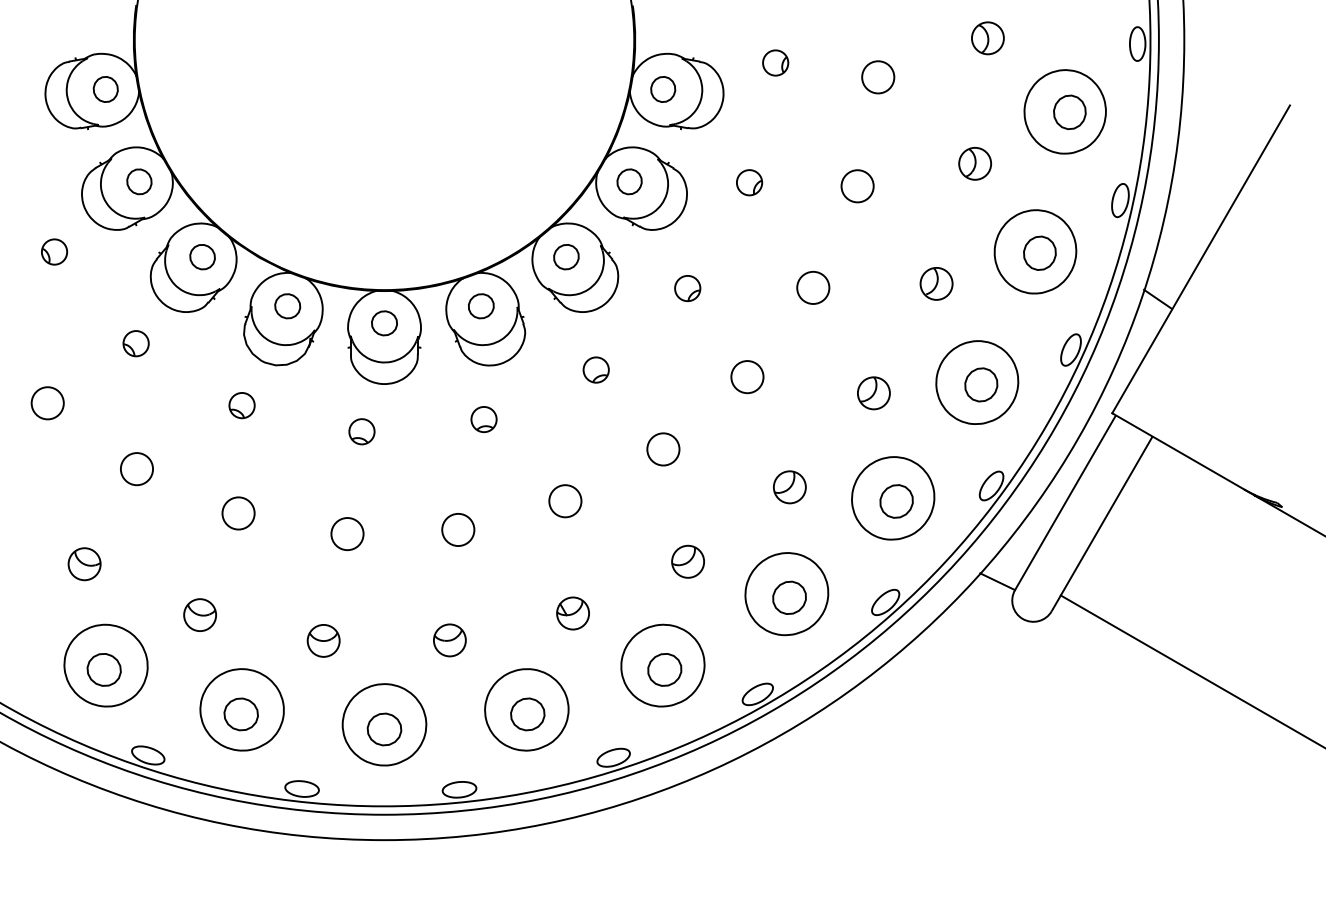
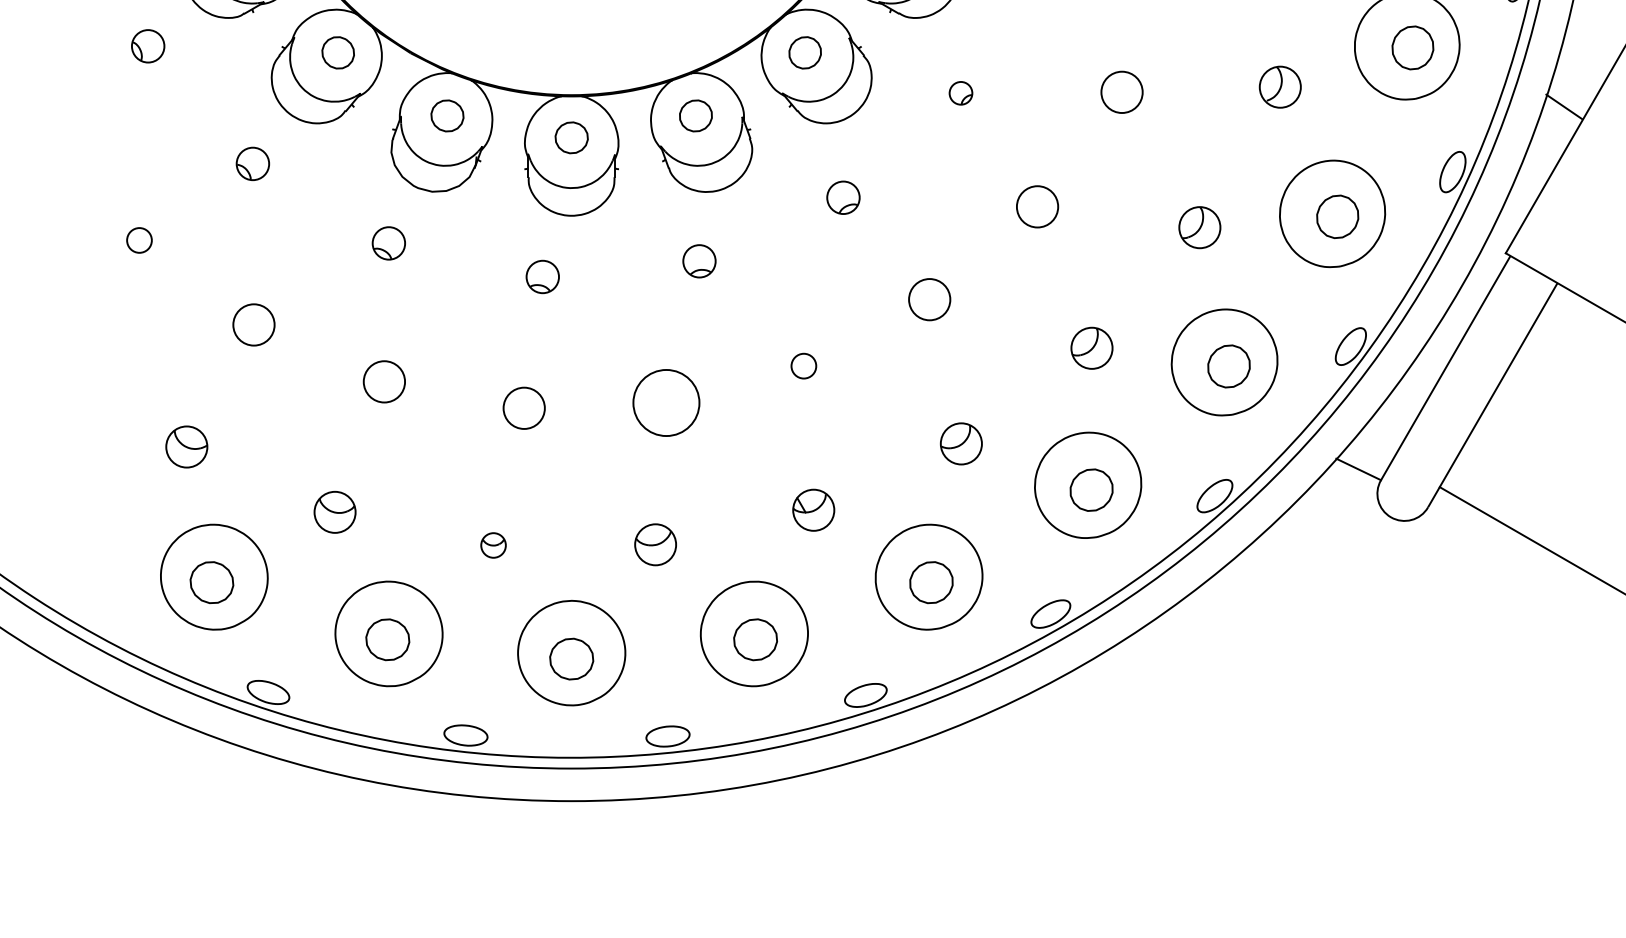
part: (687, 288) -> (960, 93), size x0.7
circle: (47, 403) -> (139, 240), size x0.6
circle: (565, 501) -> (804, 366), size x0.6
circle: (458, 529) -> (666, 402), size x1.6
part: (323, 640) -> (493, 544), size x0.6

